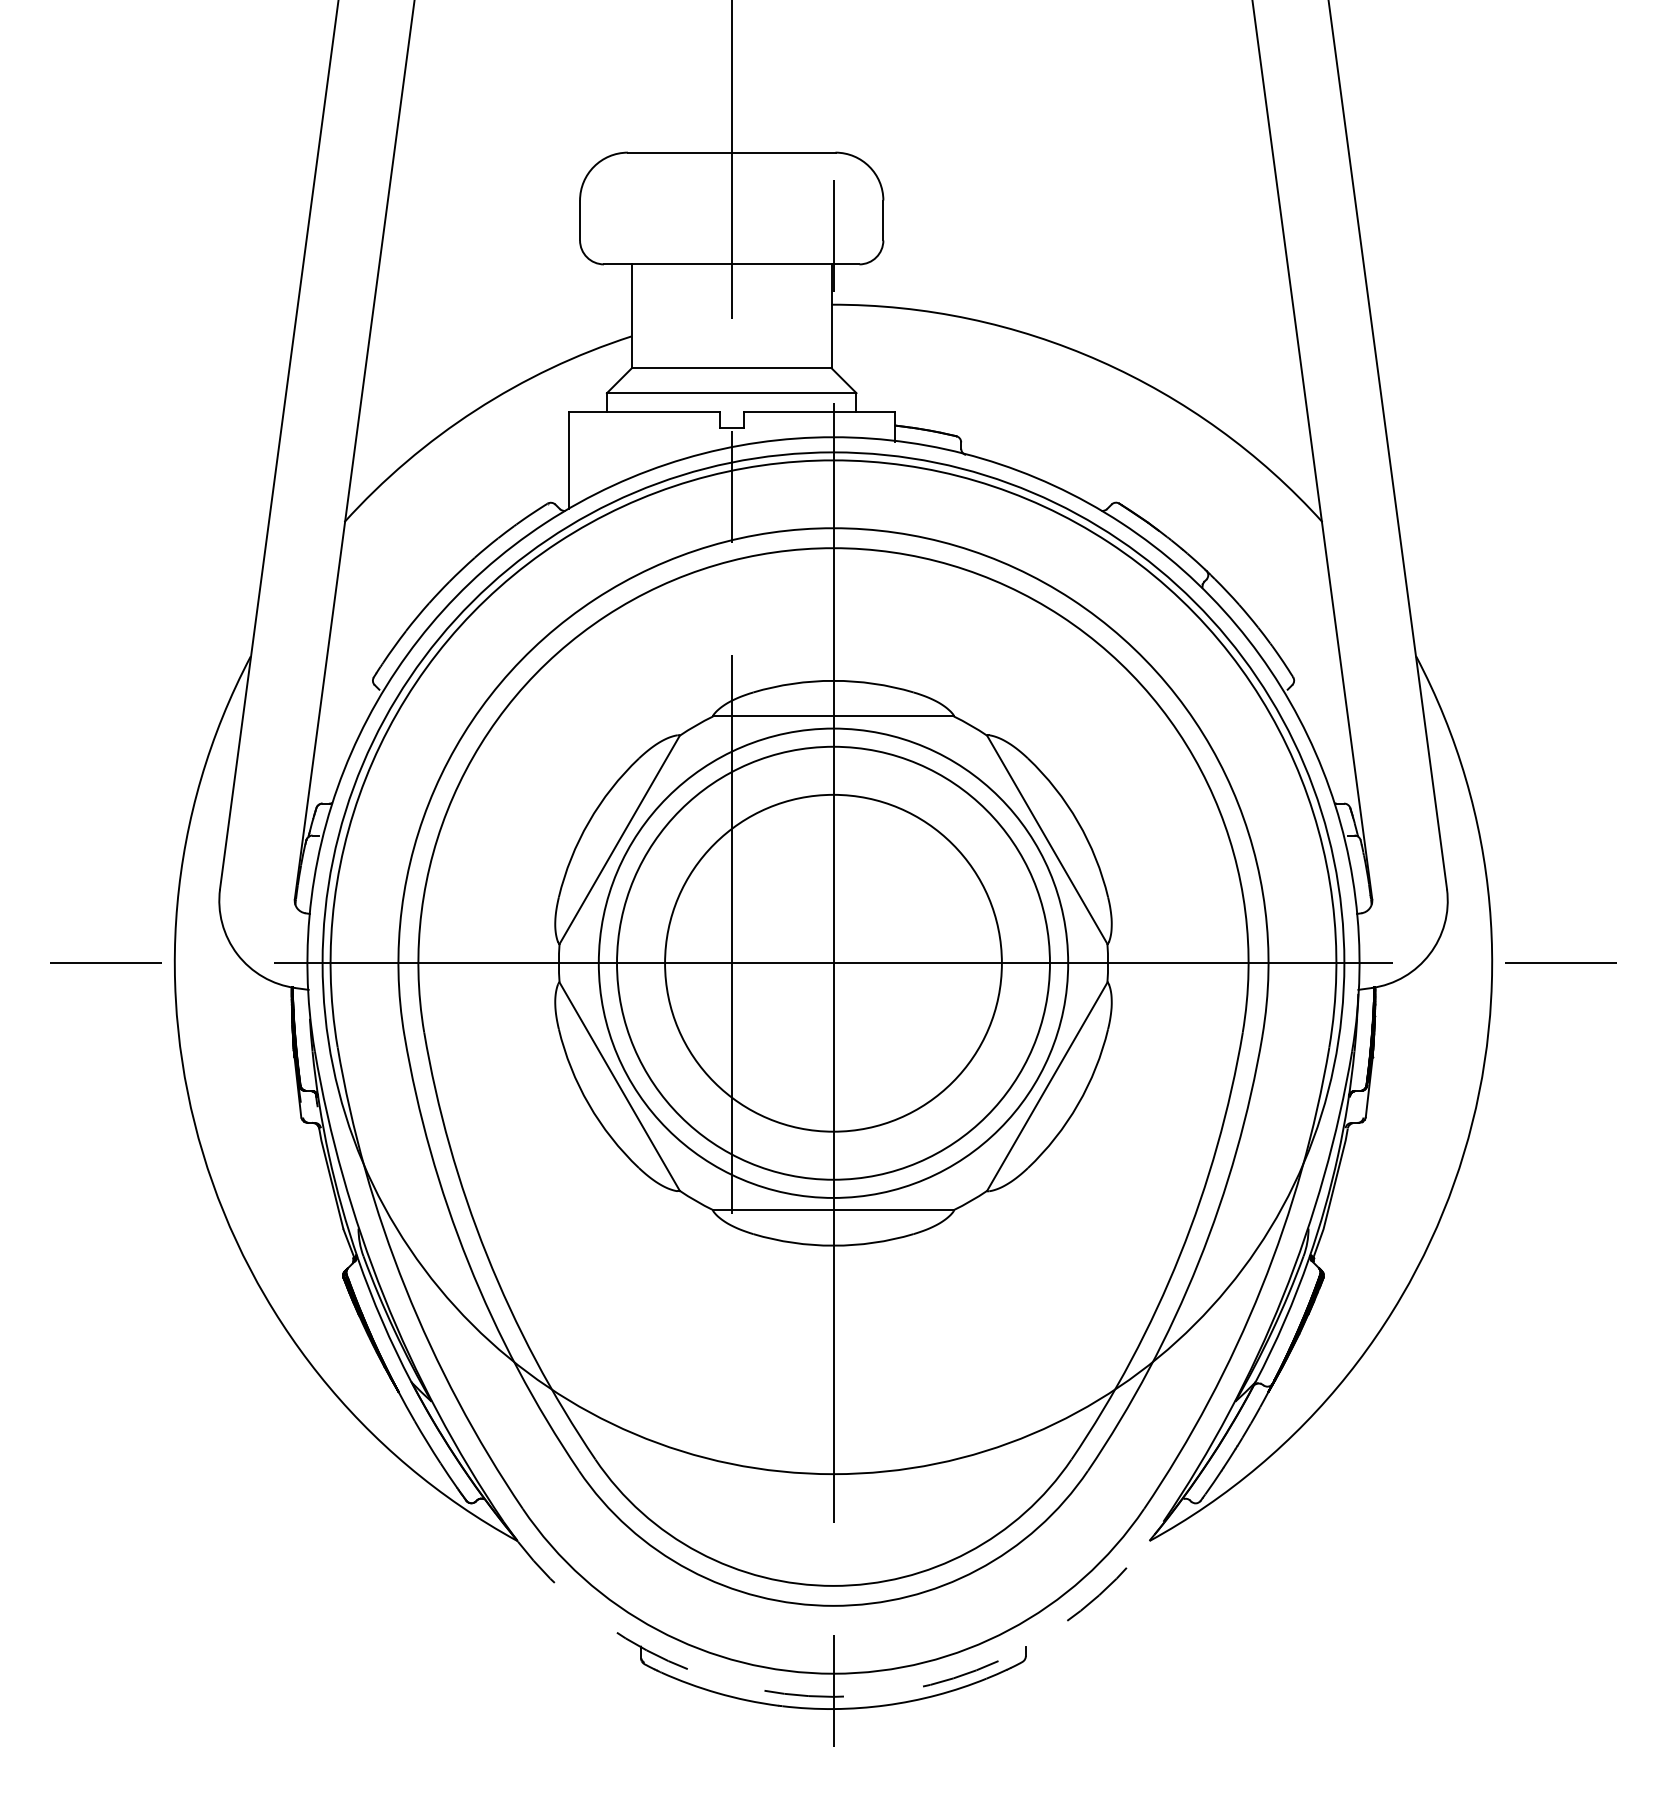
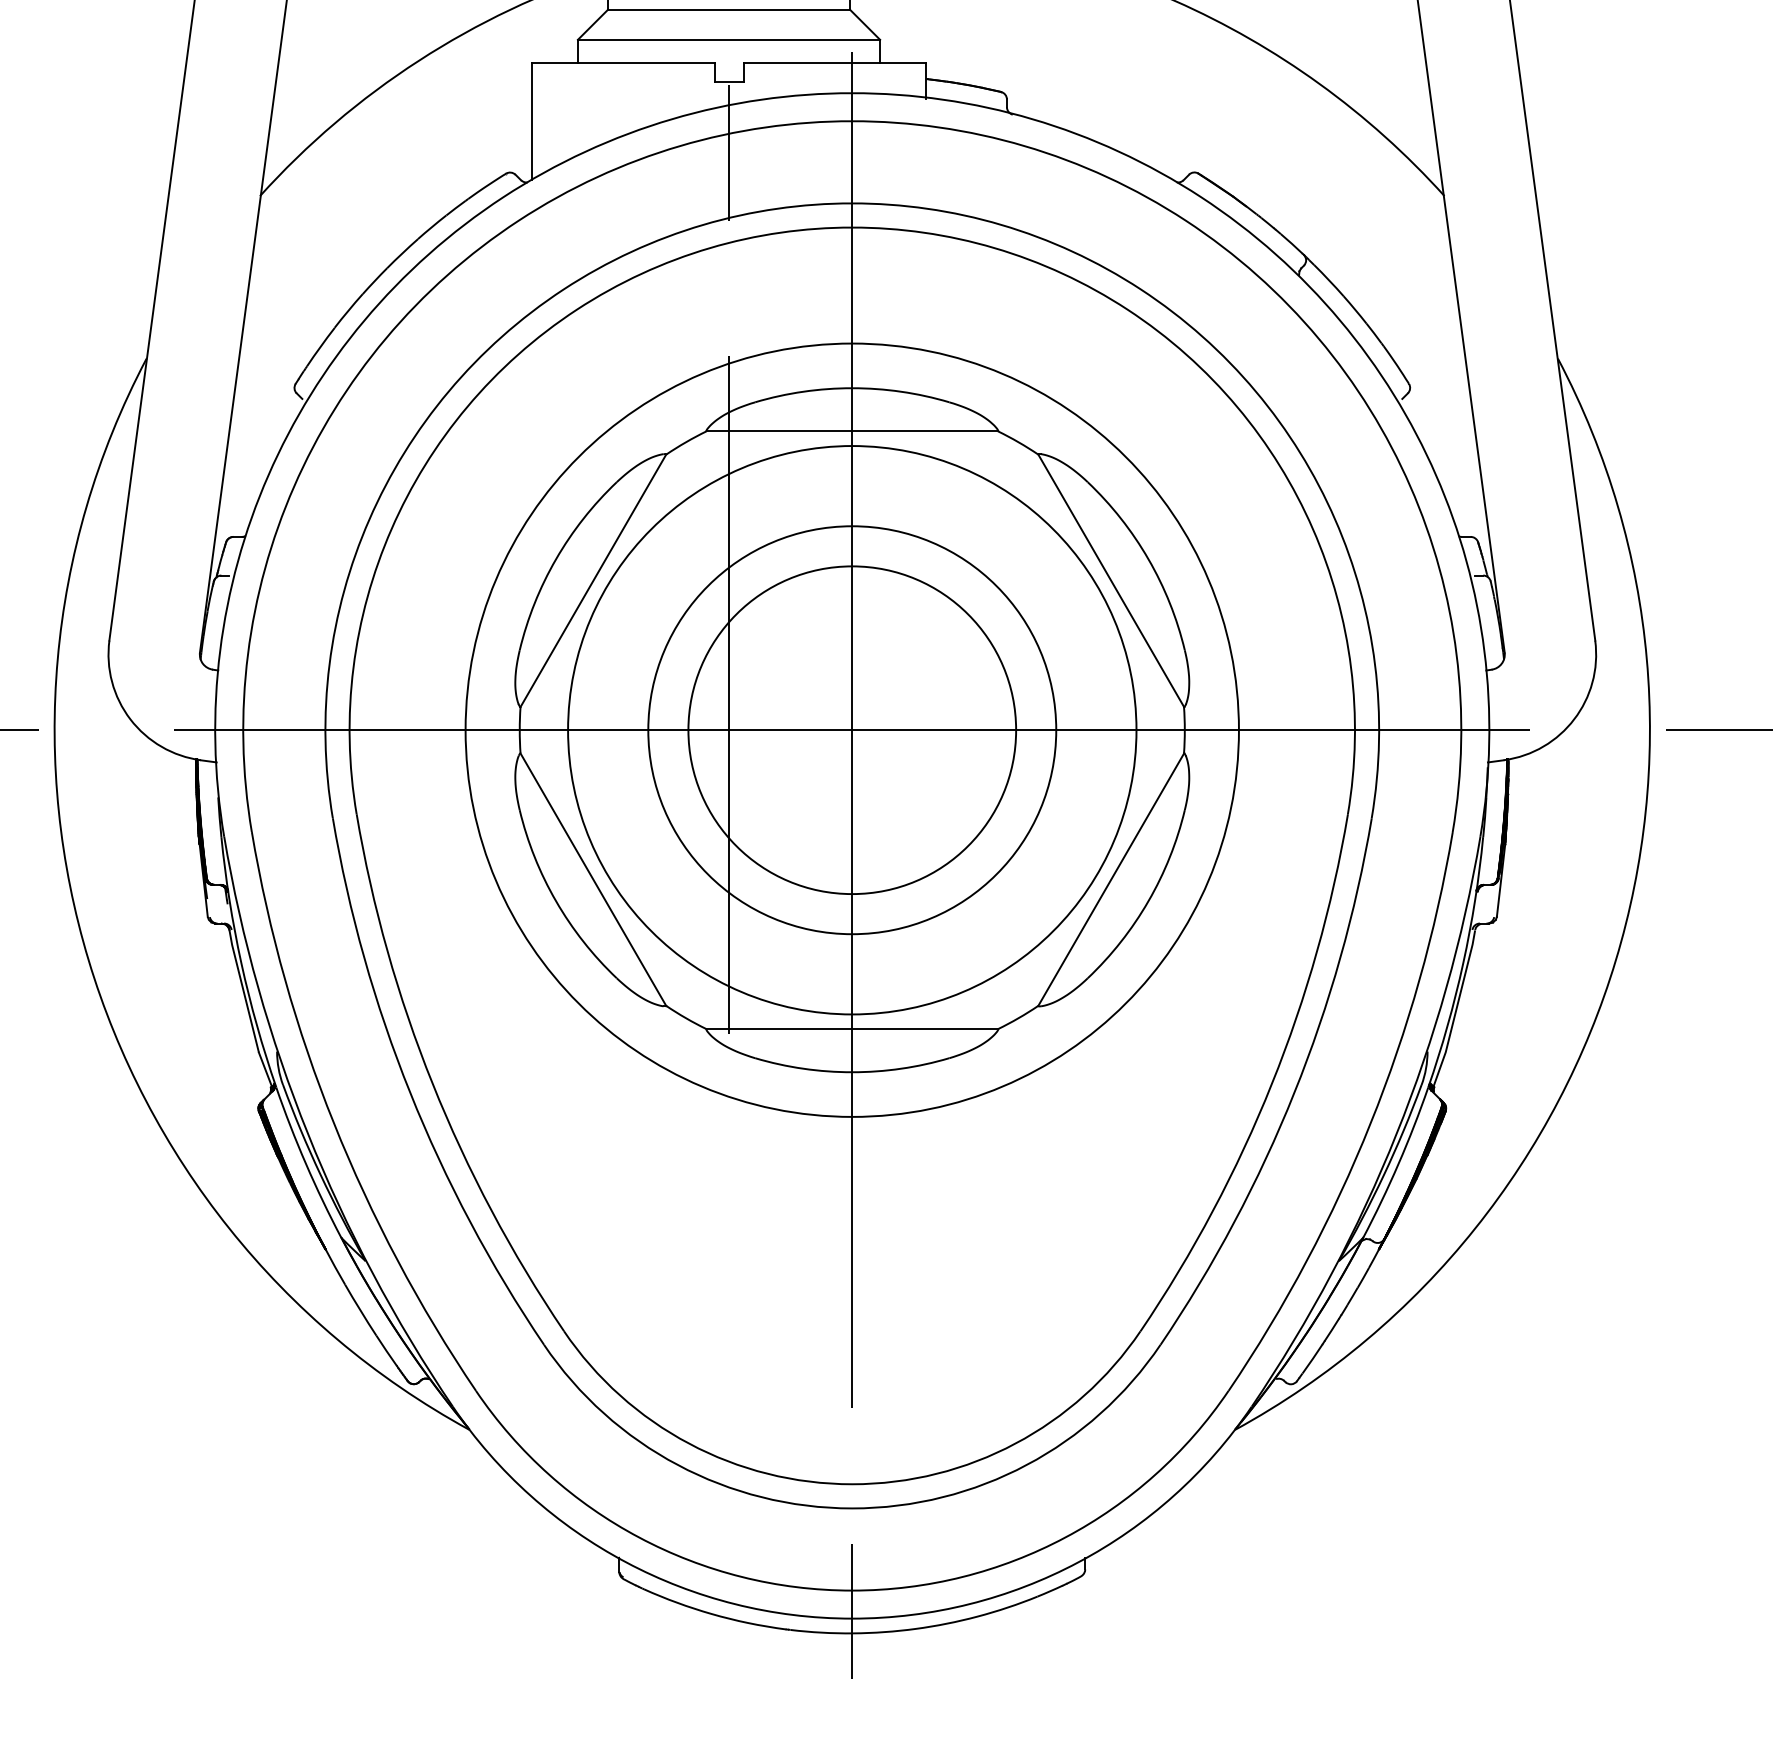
circle: (833, 962) -> (852, 729), size x0.62
circle: (833, 962) -> (852, 729), size x0.62
arc: (833, 1696) -> (852, 1618), dashed -> solid

